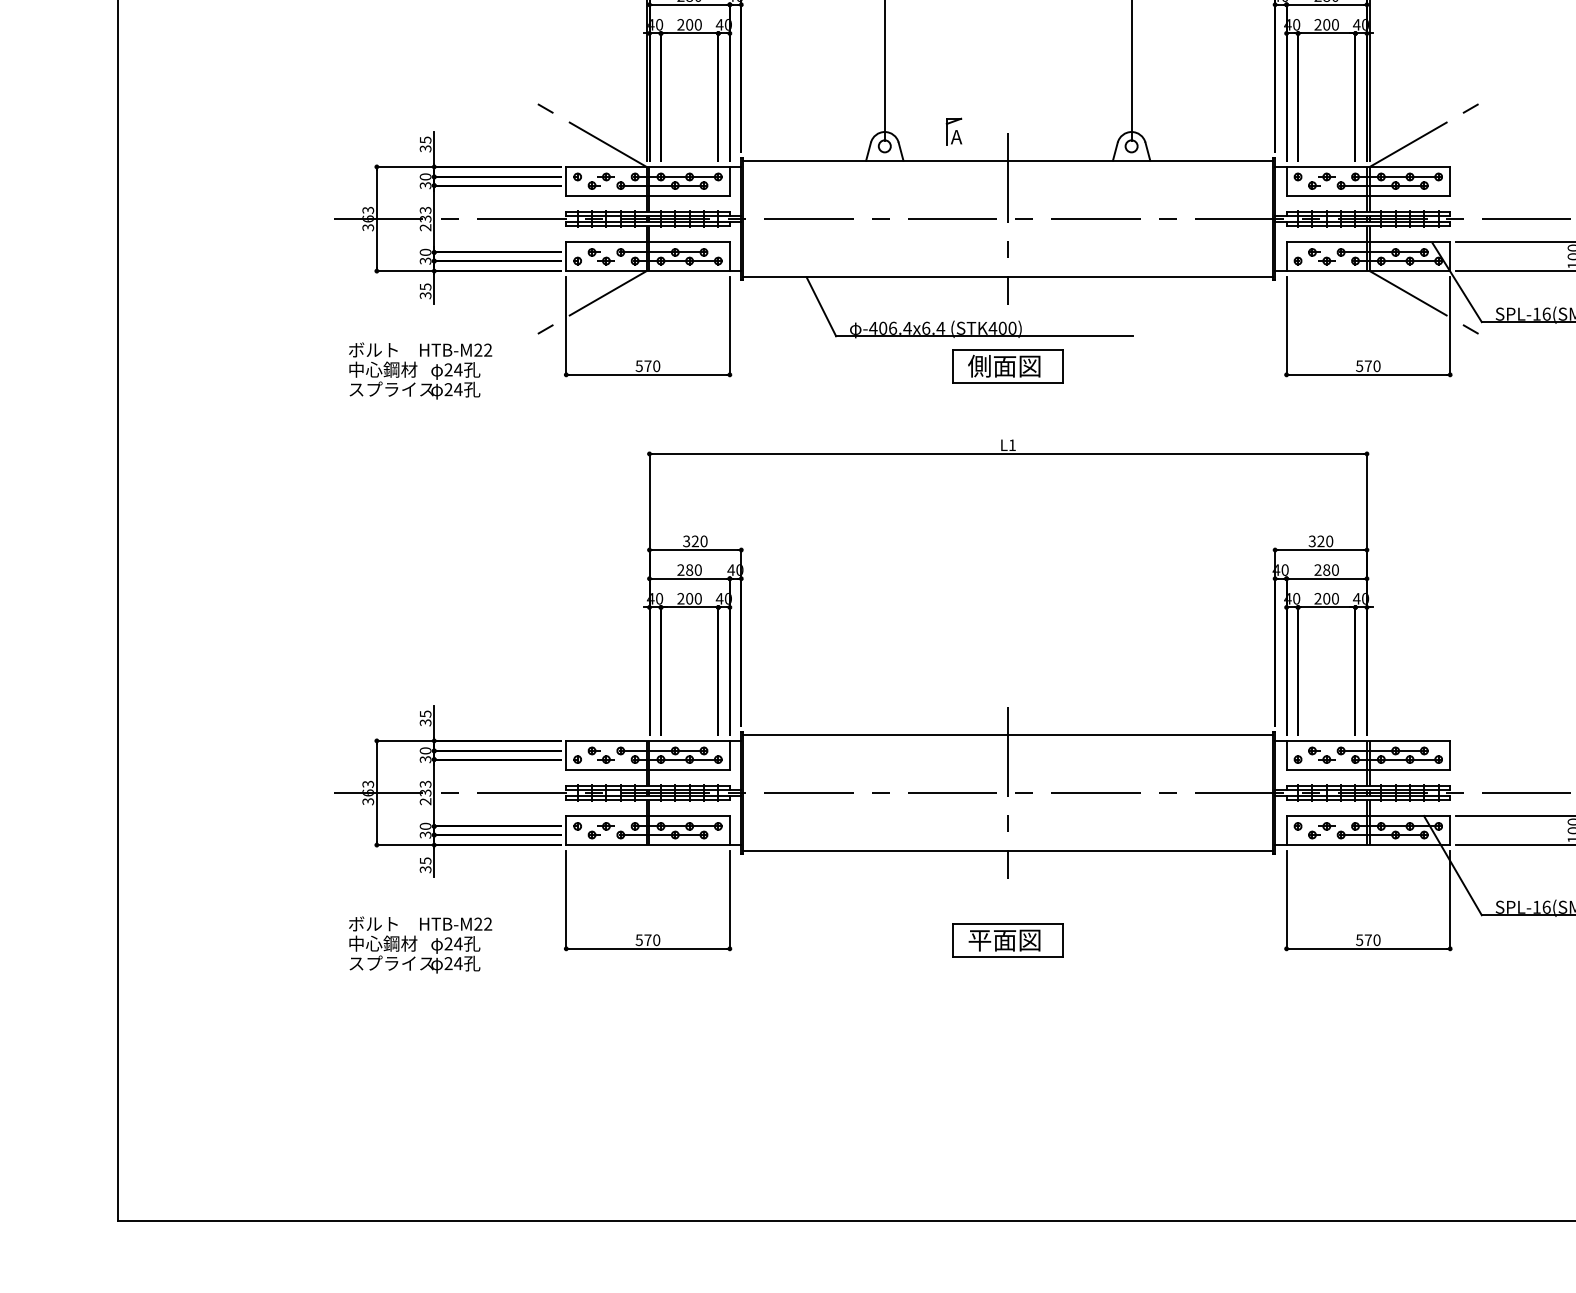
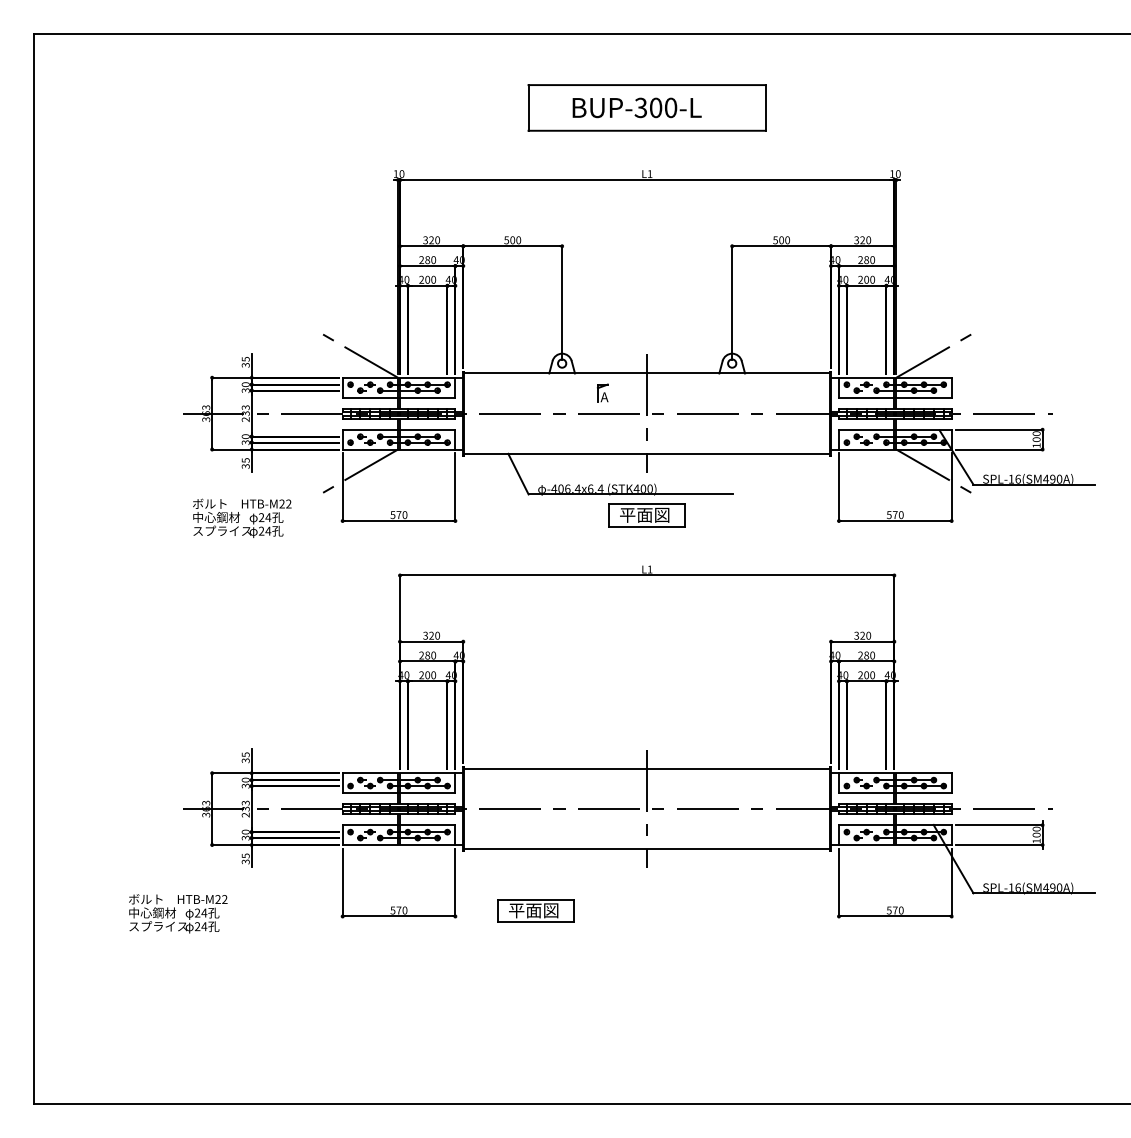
part: (953, 130) -> (602, 392), moved
text: (979, 365) -> (627, 514), 側面図 -> 平面図
part: (1007, 940) -> (535, 910), moved
text: (420, 944) -> (178, 913), moved

